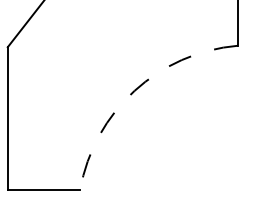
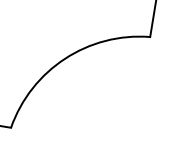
arc: (134, 90) -> (65, 58), dashed -> solid

